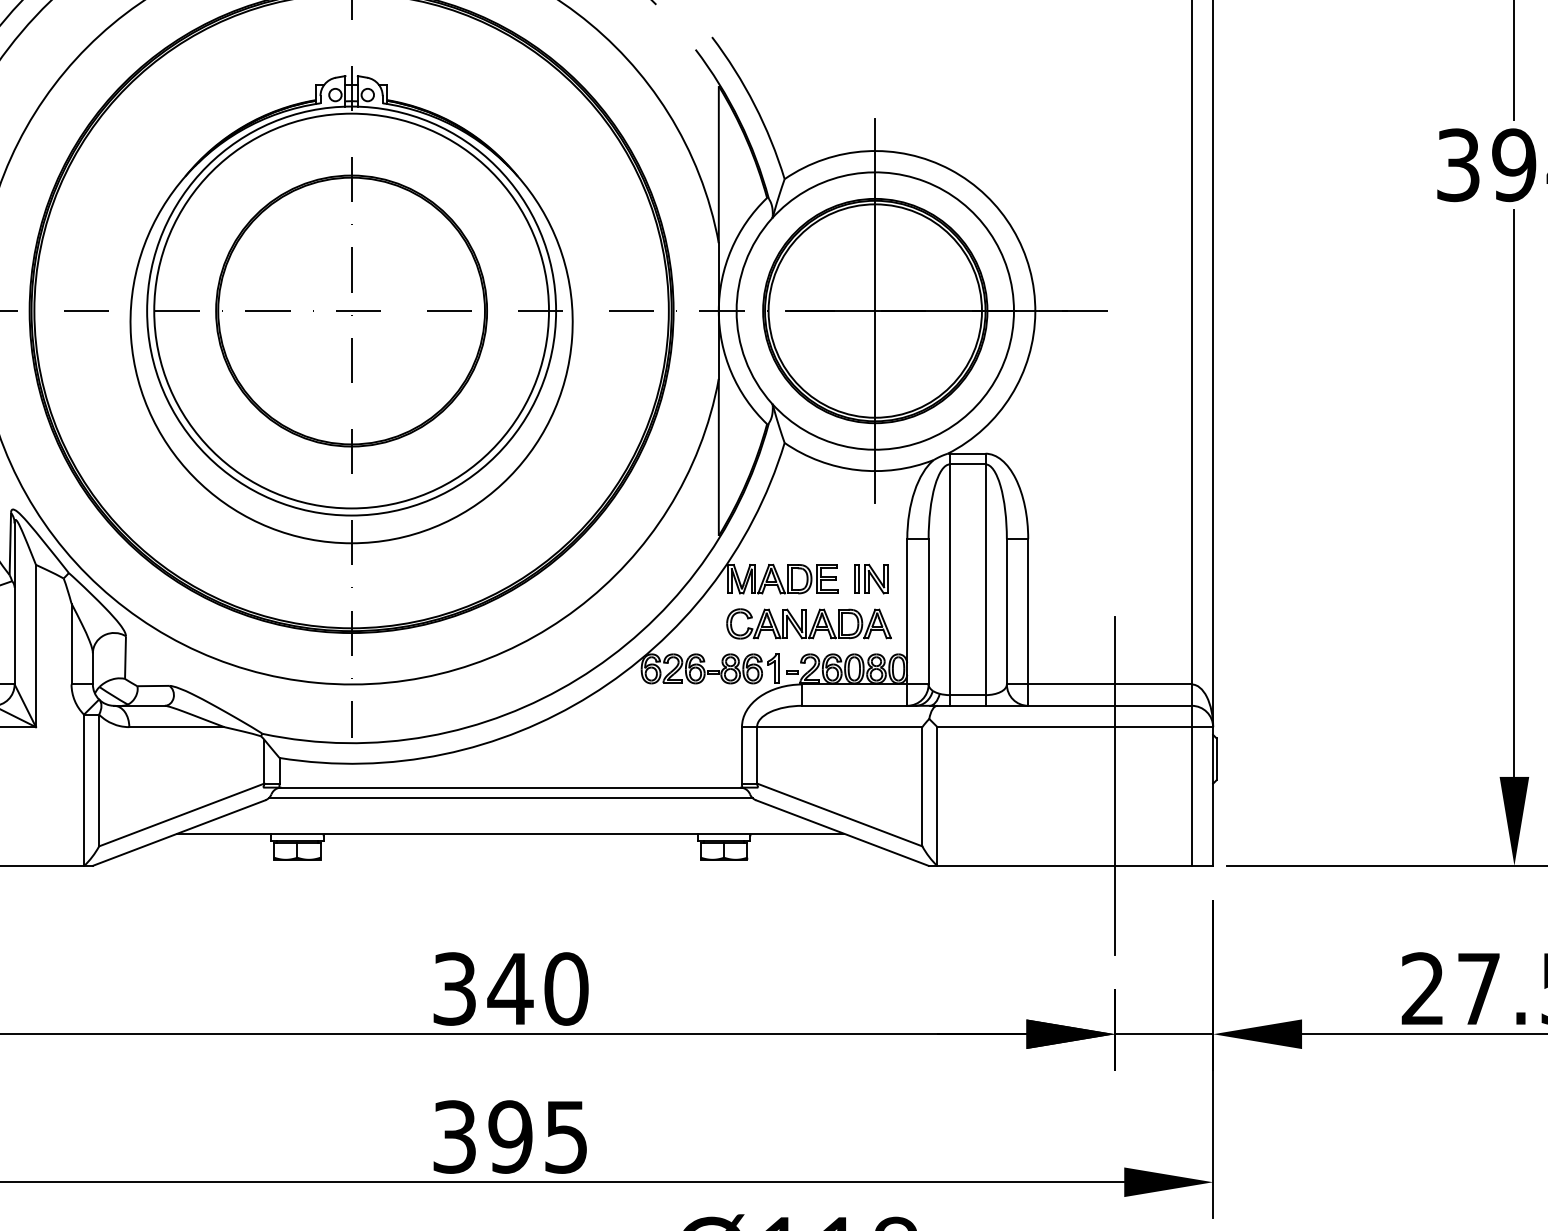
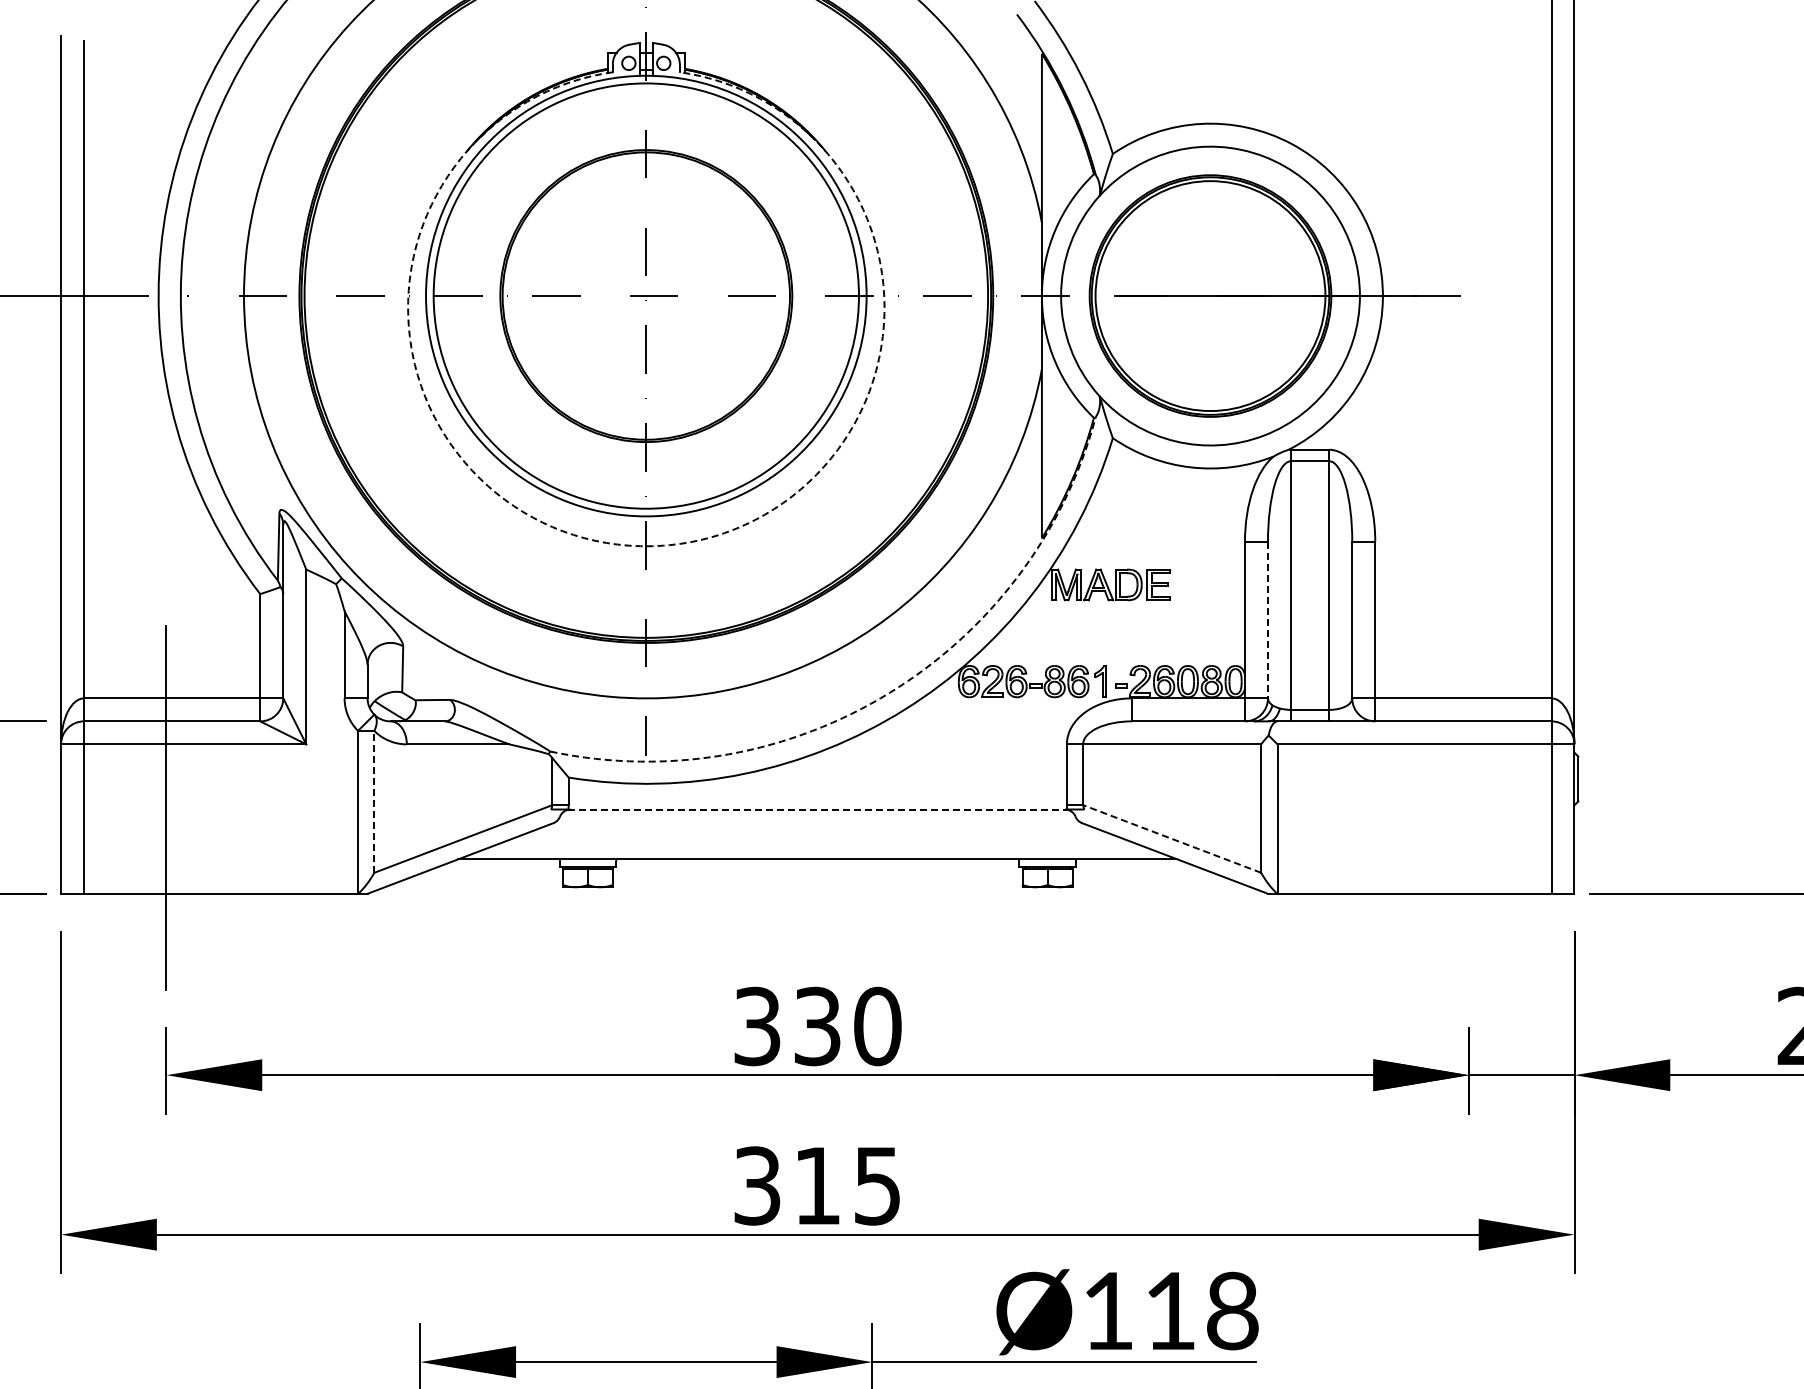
line: (875, 310) -> (1210, 295), removed
arc: (351, 543) -> (646, 546), solid -> dashed
part: (871, 578) -> (1206, 584), removed
line: (928, 612) -> (1267, 620), solid -> dashed
part: (809, 623) -> (1139, 632), removed
arc: (577, 679) -> (889, 692), solid -> dashed
line: (99, 780) -> (374, 801), solid -> dashed
line: (1115, 785) -> (1469, 807), removed
line: (511, 787) -> (818, 809), solid -> dashed
line: (510, 798) -> (817, 821), removed
line: (839, 814) -> (1171, 838), solid -> dashed
text: (510, 989) -> (817, 1026), 340 -> 330
text: (510, 1136) -> (817, 1185), 395 -> 315

